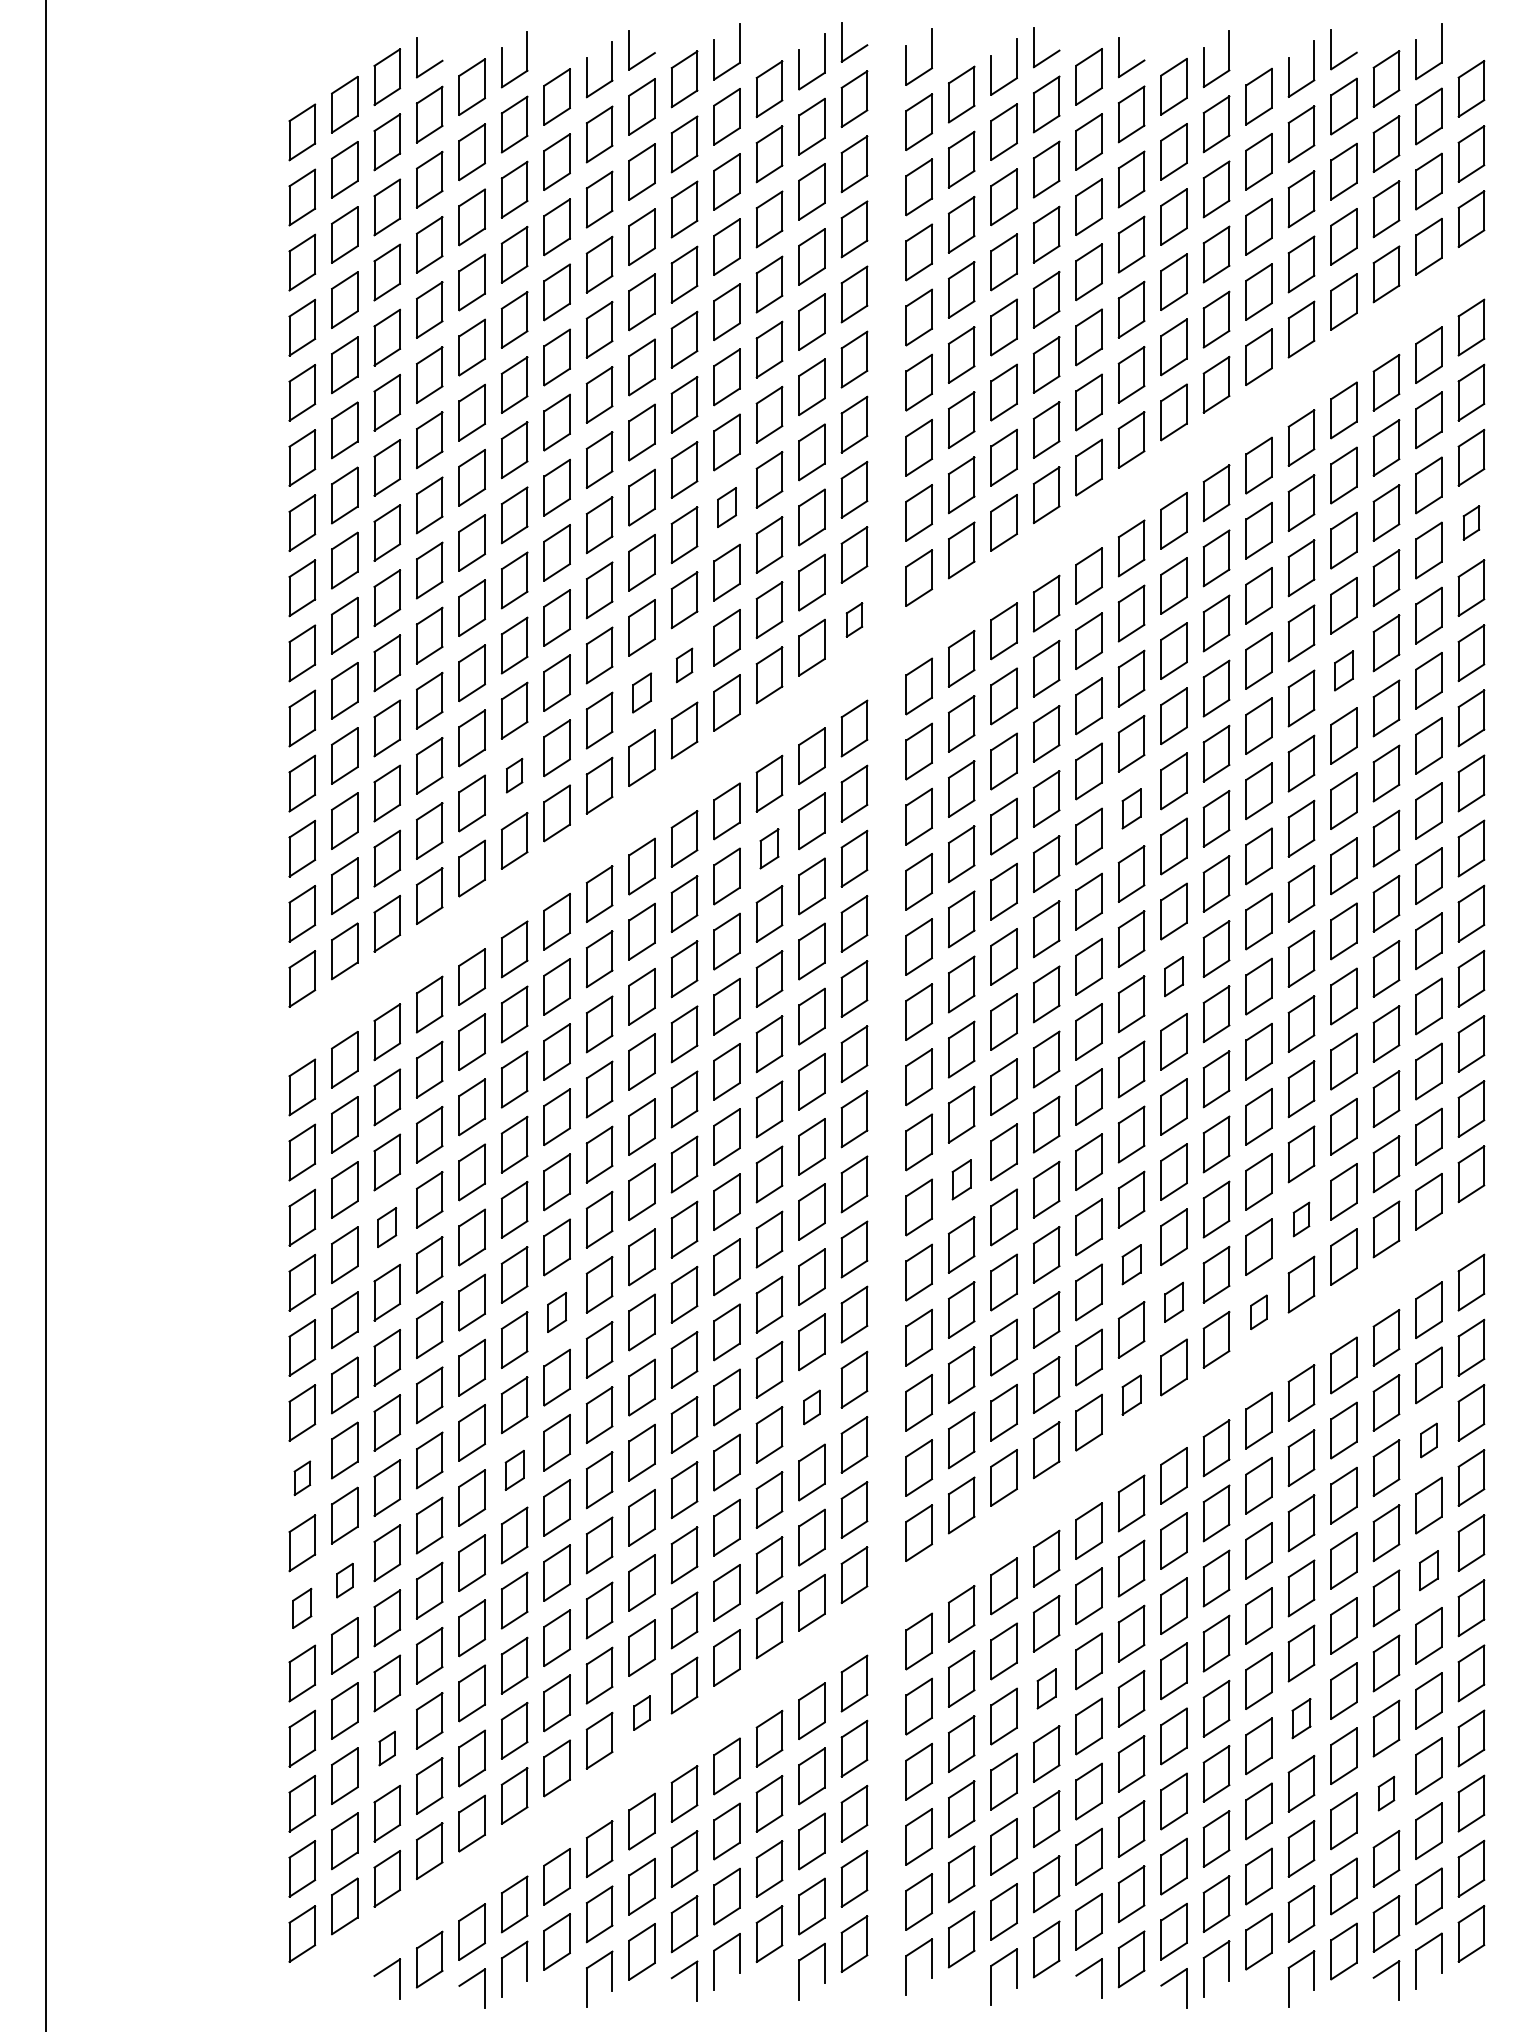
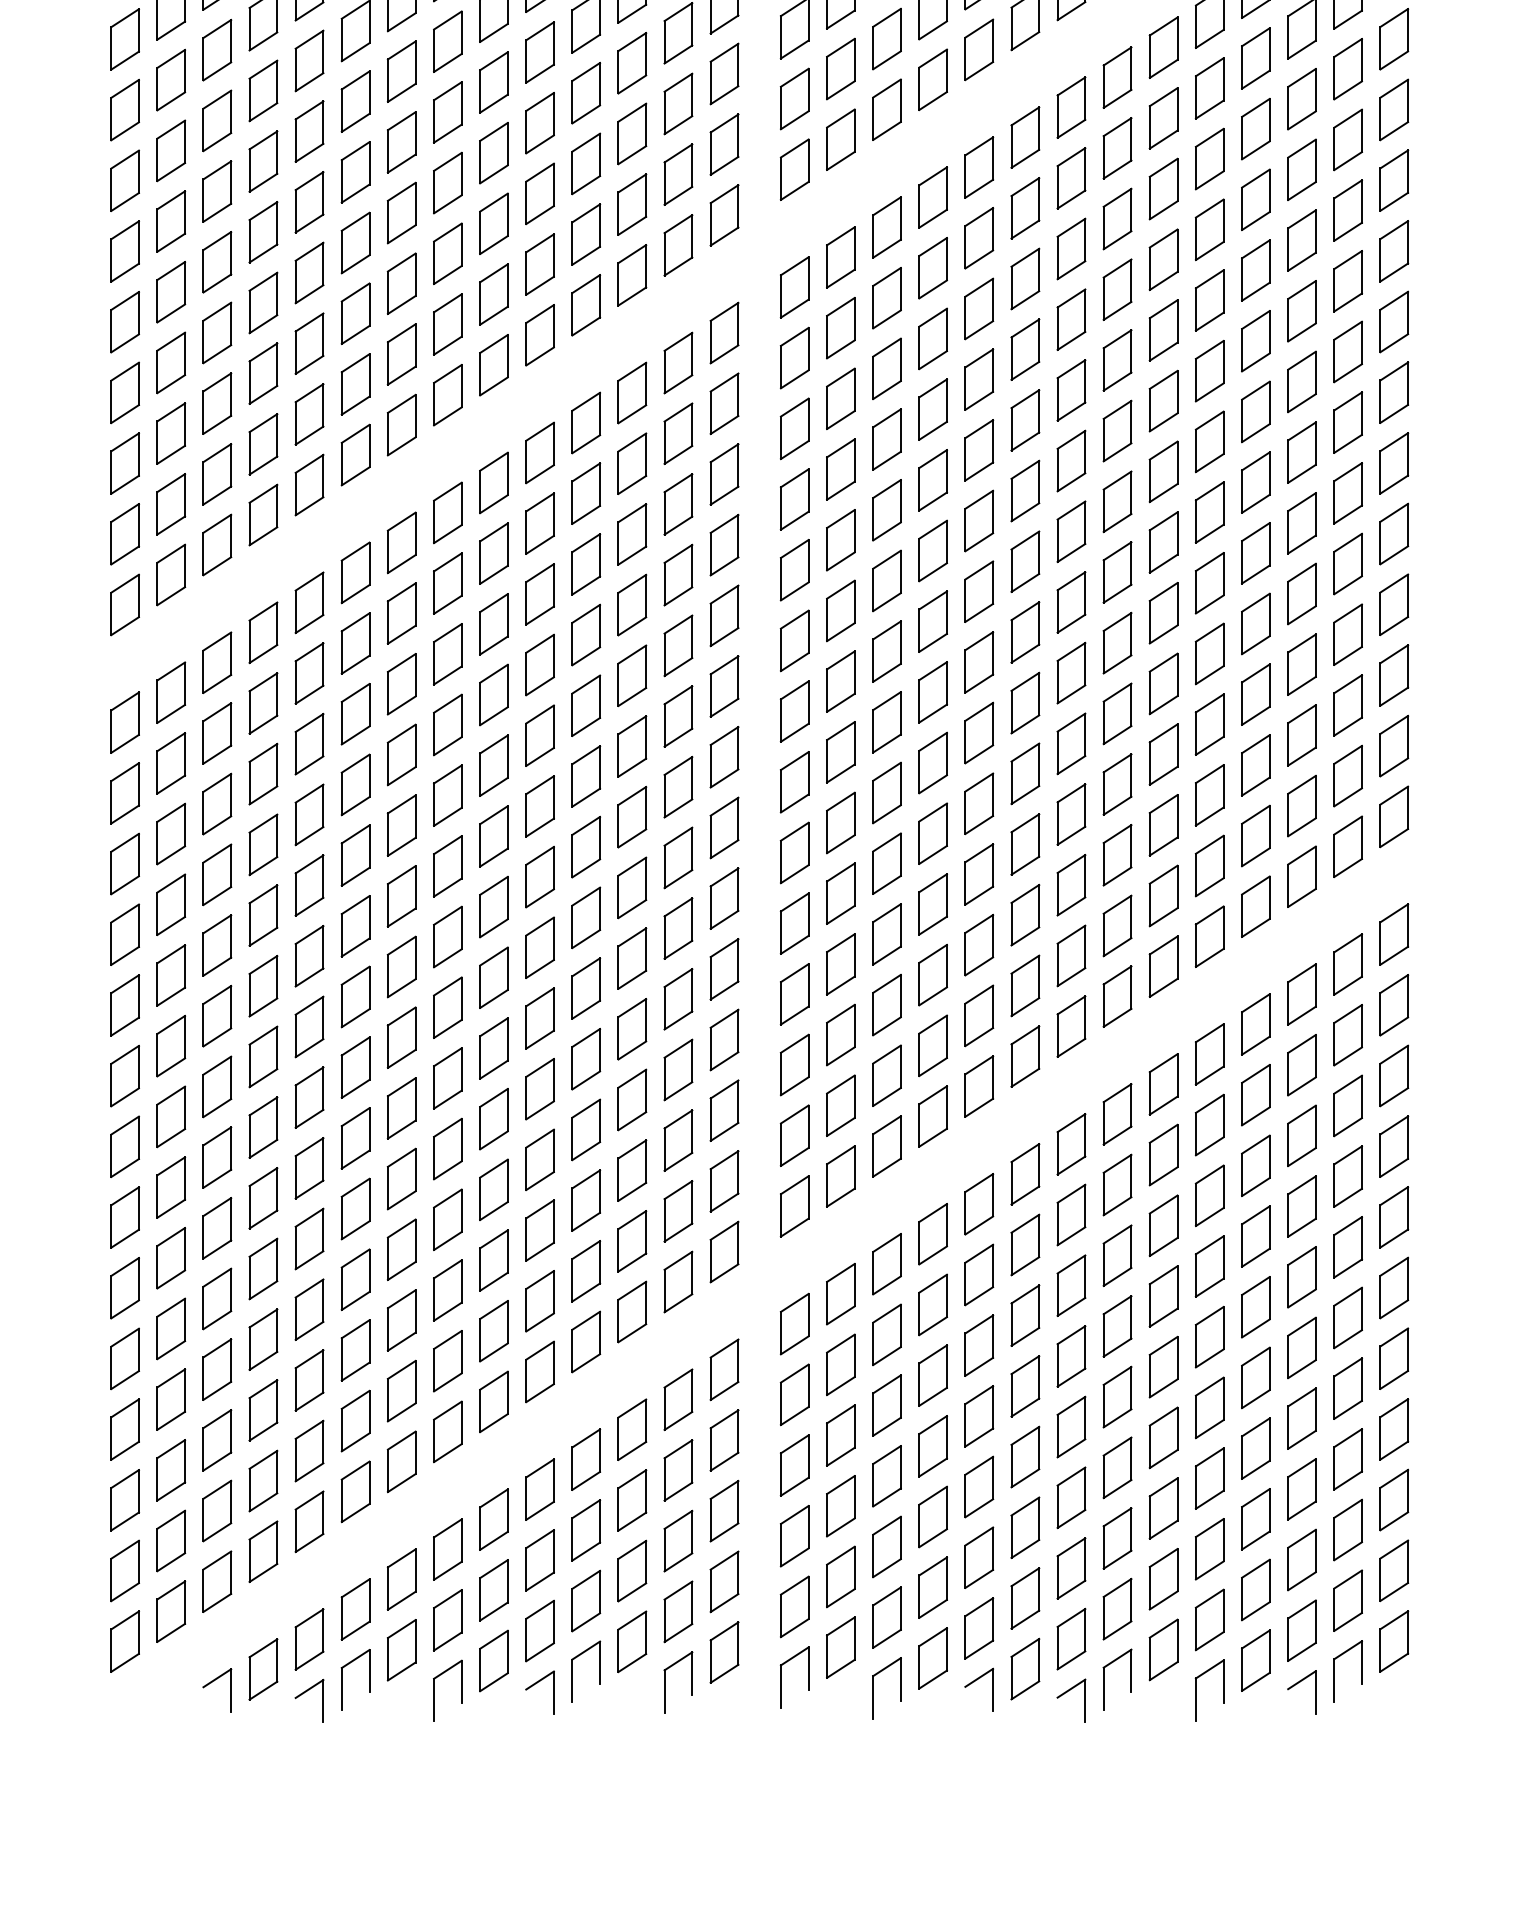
part: (726, 507) -> (585, 93), size x1.43
part: (1471, 522) -> (1394, 109), size x1.67
part: (854, 619) -> (724, 214), size x1.67
part: (684, 665) -> (539, 264), size x1.67
part: (1343, 670) -> (1255, 270), size x1.43
part: (641, 692) -> (493, 293), size x1.43
part: (514, 775) -> (355, 384), size x1.67
part: (1131, 808) -> (1025, 419), size x1.43
part: (769, 848) -> (632, 463), size x1.43
part: (1173, 976) -> (1070, 602), size x1.43
part: (961, 1179) -> (840, 822), size x1.43
part: (1301, 1219) -> (1209, 866), size x1.67
part: (386, 1227) -> (216, 874), size x1.43
part: (1131, 1264) -> (1025, 914), size x1.43
part: (1173, 1302) -> (1070, 956), size x1.43
part: (556, 1312) -> (401, 966), size x1.43
part: (1258, 1312) -> (1163, 966), size x1.67
part: (1131, 1394) -> (1025, 1056), size x1.43
part: (811, 1407) -> (677, 1070), size x1.67
part: (1428, 1440) -> (1347, 1105), size x1.67
part: (514, 1470) -> (355, 1138), size x1.43
part: (302, 1478) -> (125, 1147), size x1.67
part: (1428, 1570) -> (1347, 1247), size x1.43
part: (344, 1580) -> (170, 1257), size x1.67
part: (302, 1608) -> (125, 1288), size x1.43
part: (1046, 1688) -> (932, 1375), size x1.43
part: (641, 1712) -> (493, 1401), size x1.67
part: (1301, 1718) -> (1209, 1407), size x1.43
part: (386, 1748) -> (216, 1440), size x1.67
part: (1386, 1793) -> (1301, 1489), size x1.67

